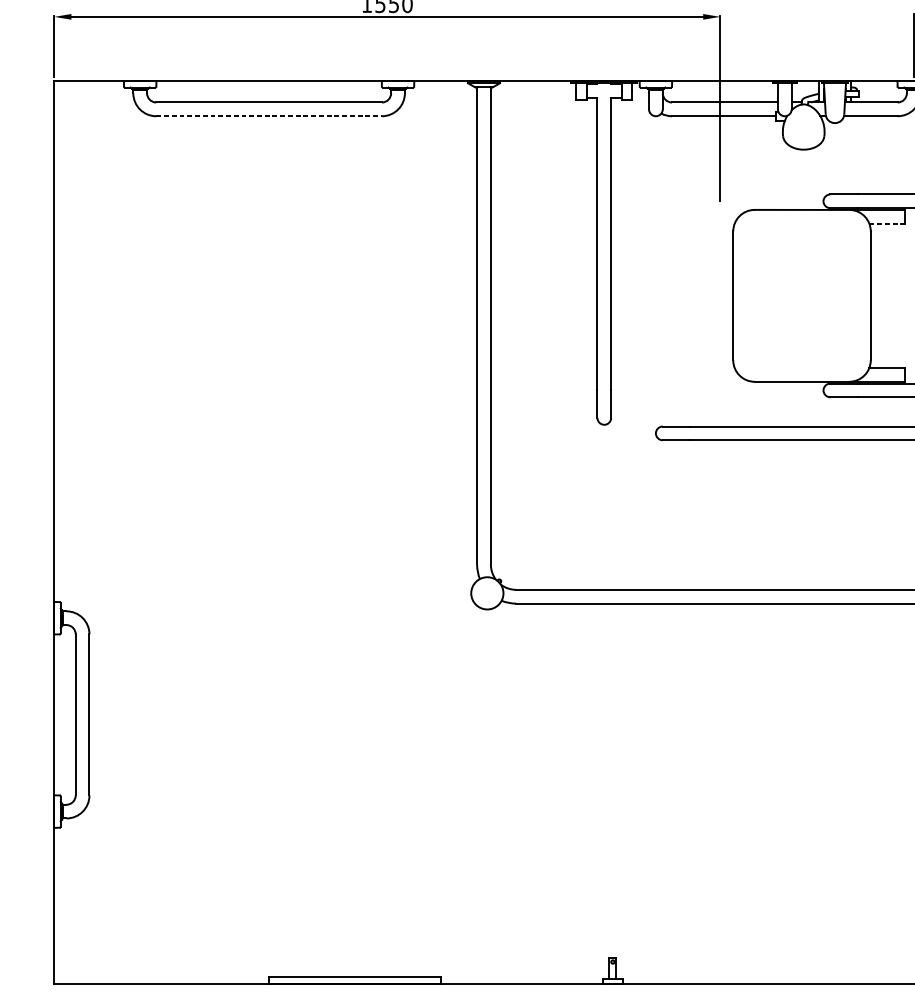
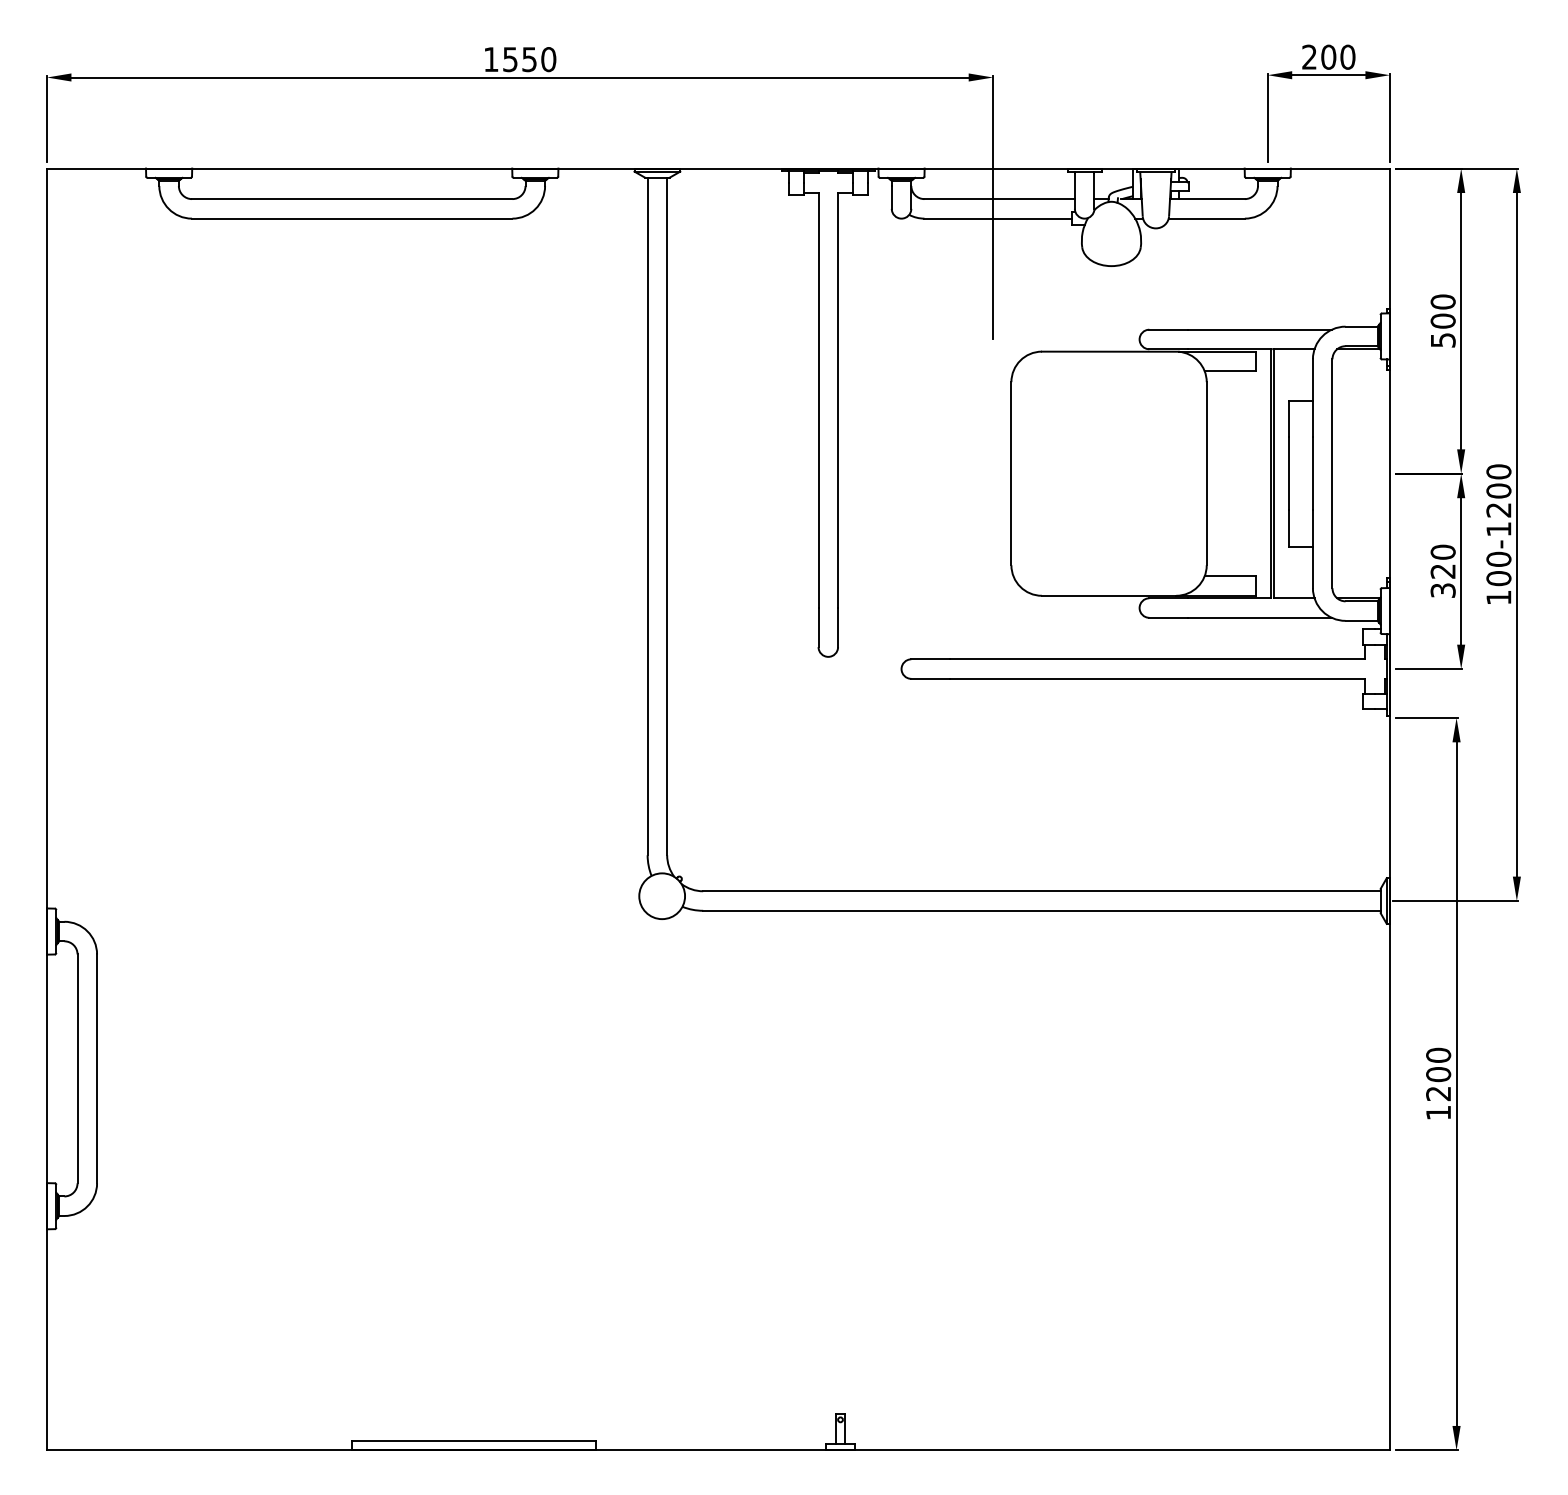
line: (269, 116) -> (352, 218), dashed -> solid
line: (887, 223) -> (1230, 371), dashed -> solid

